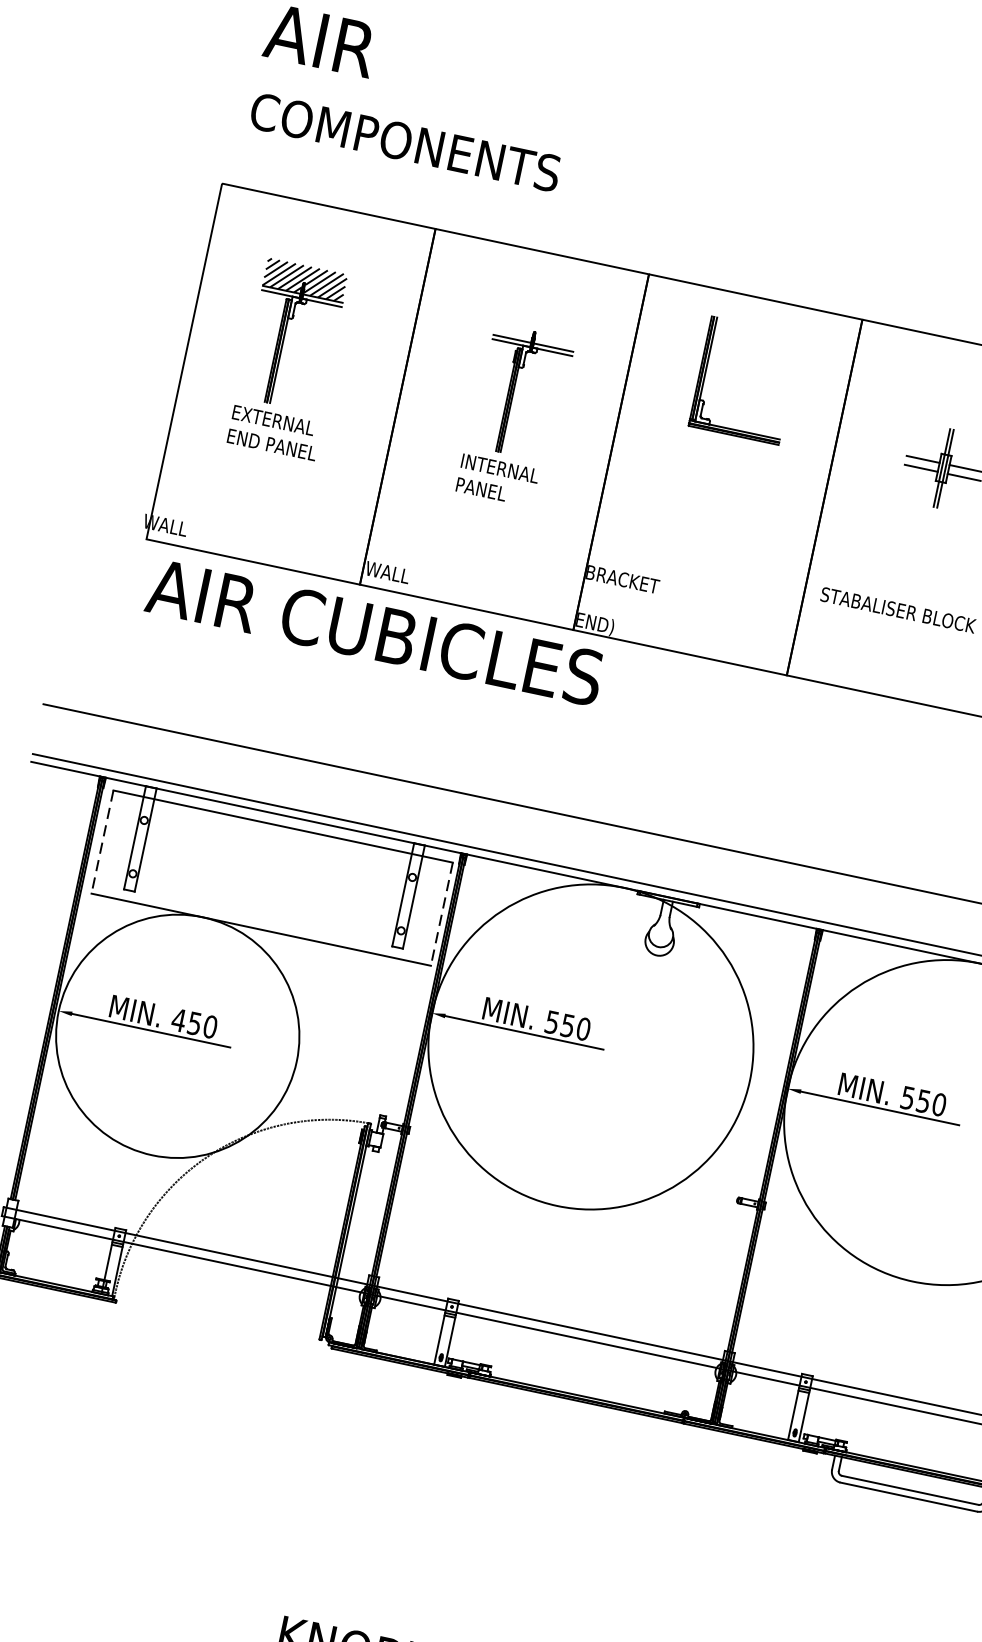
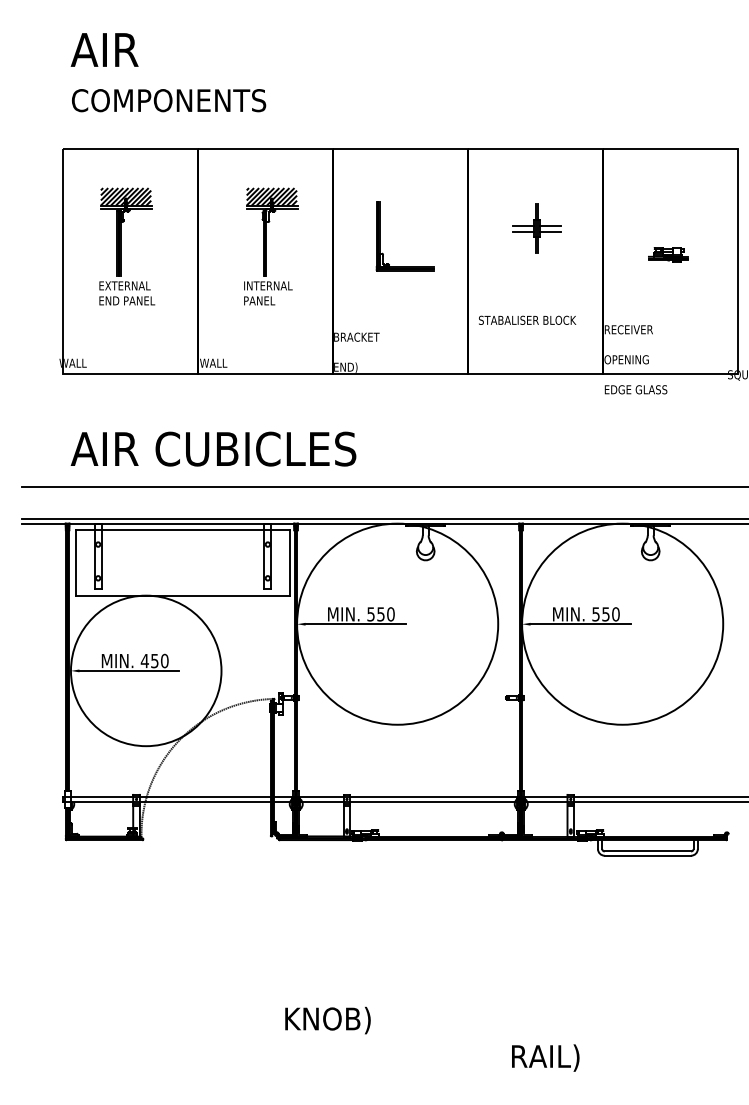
hatch: (535, 328) -> (271, 196), added
part: (705, 372) -> (380, 236), moved
text: (374, 631) -> (213, 448), moved
line: (102, 842) -> (75, 563), dashed -> solid
line: (441, 914) -> (290, 563), dashed -> solid

